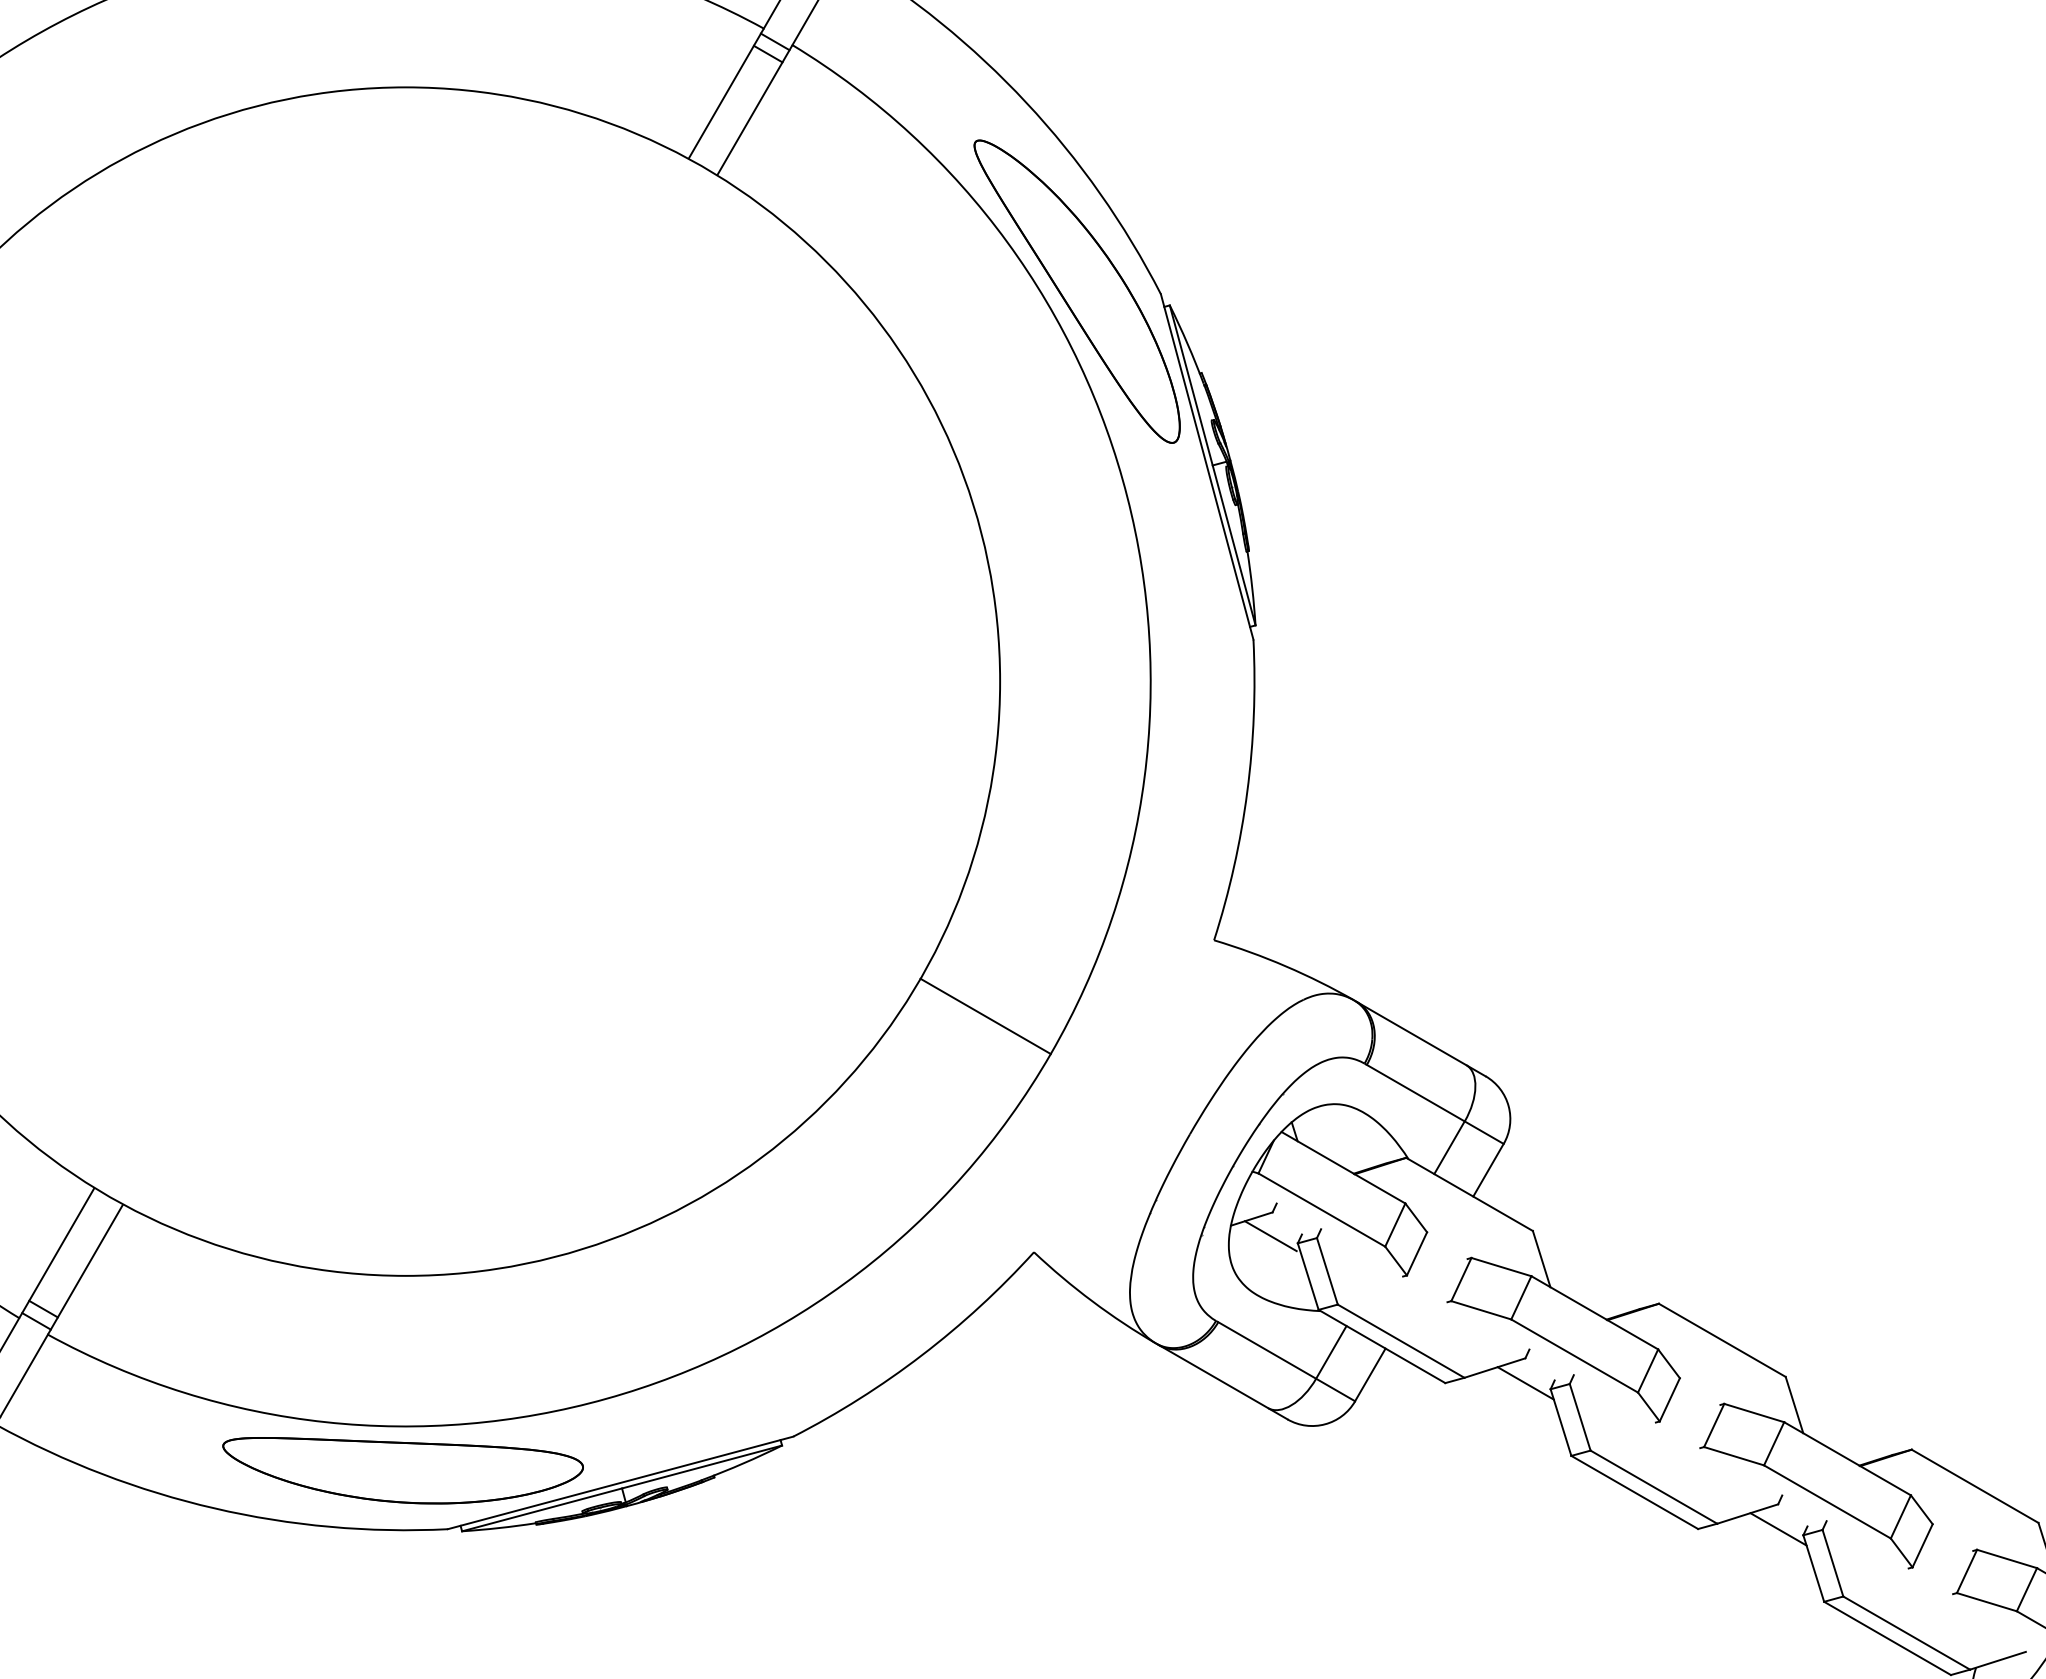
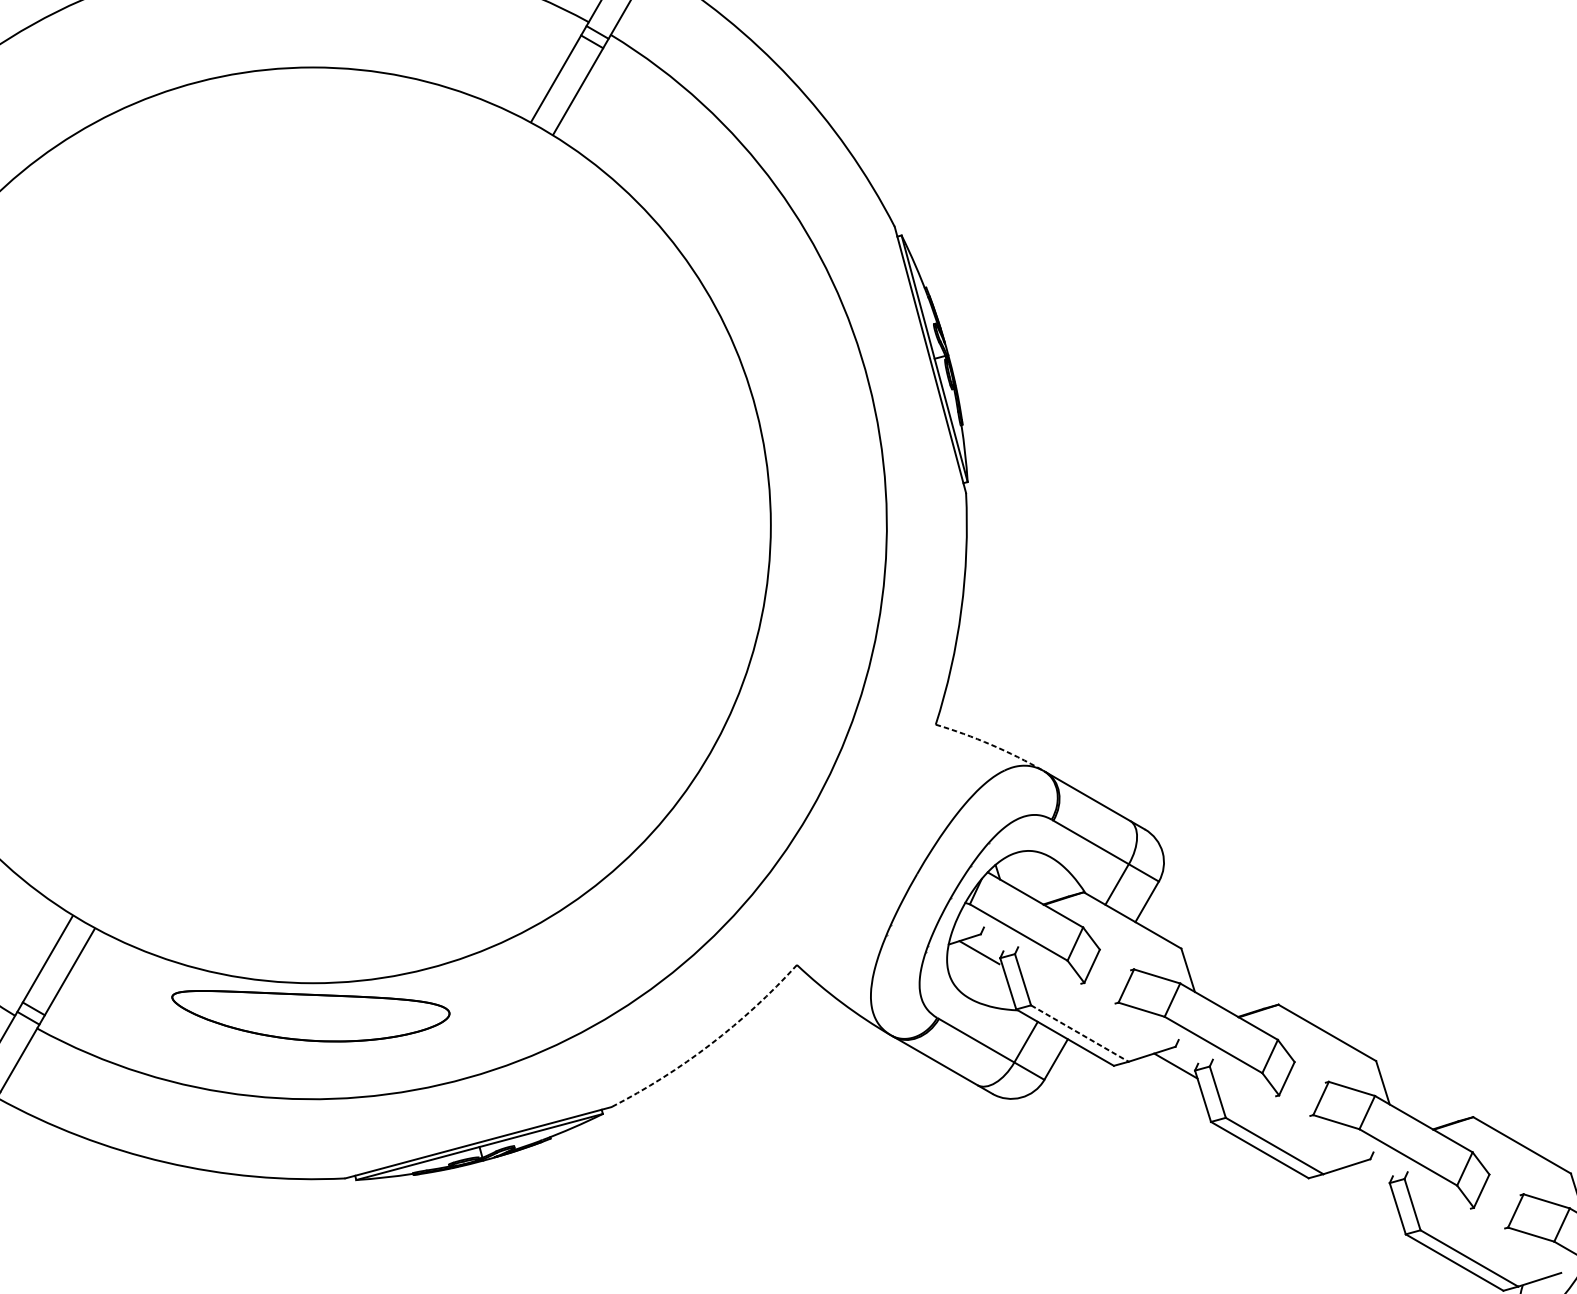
part: (1076, 291) -> (829, 224), removed
arc: (1285, 966) -> (990, 744), solid -> dashed
line: (985, 1016) -> (759, 783), removed
line: (1401, 1341) -> (1080, 1033), solid -> dashed
arc: (921, 1355) -> (710, 1044), solid -> dashed
part: (402, 1470) -> (310, 1016), moved
line: (1778, 1529) -> (1370, 1178), removed

